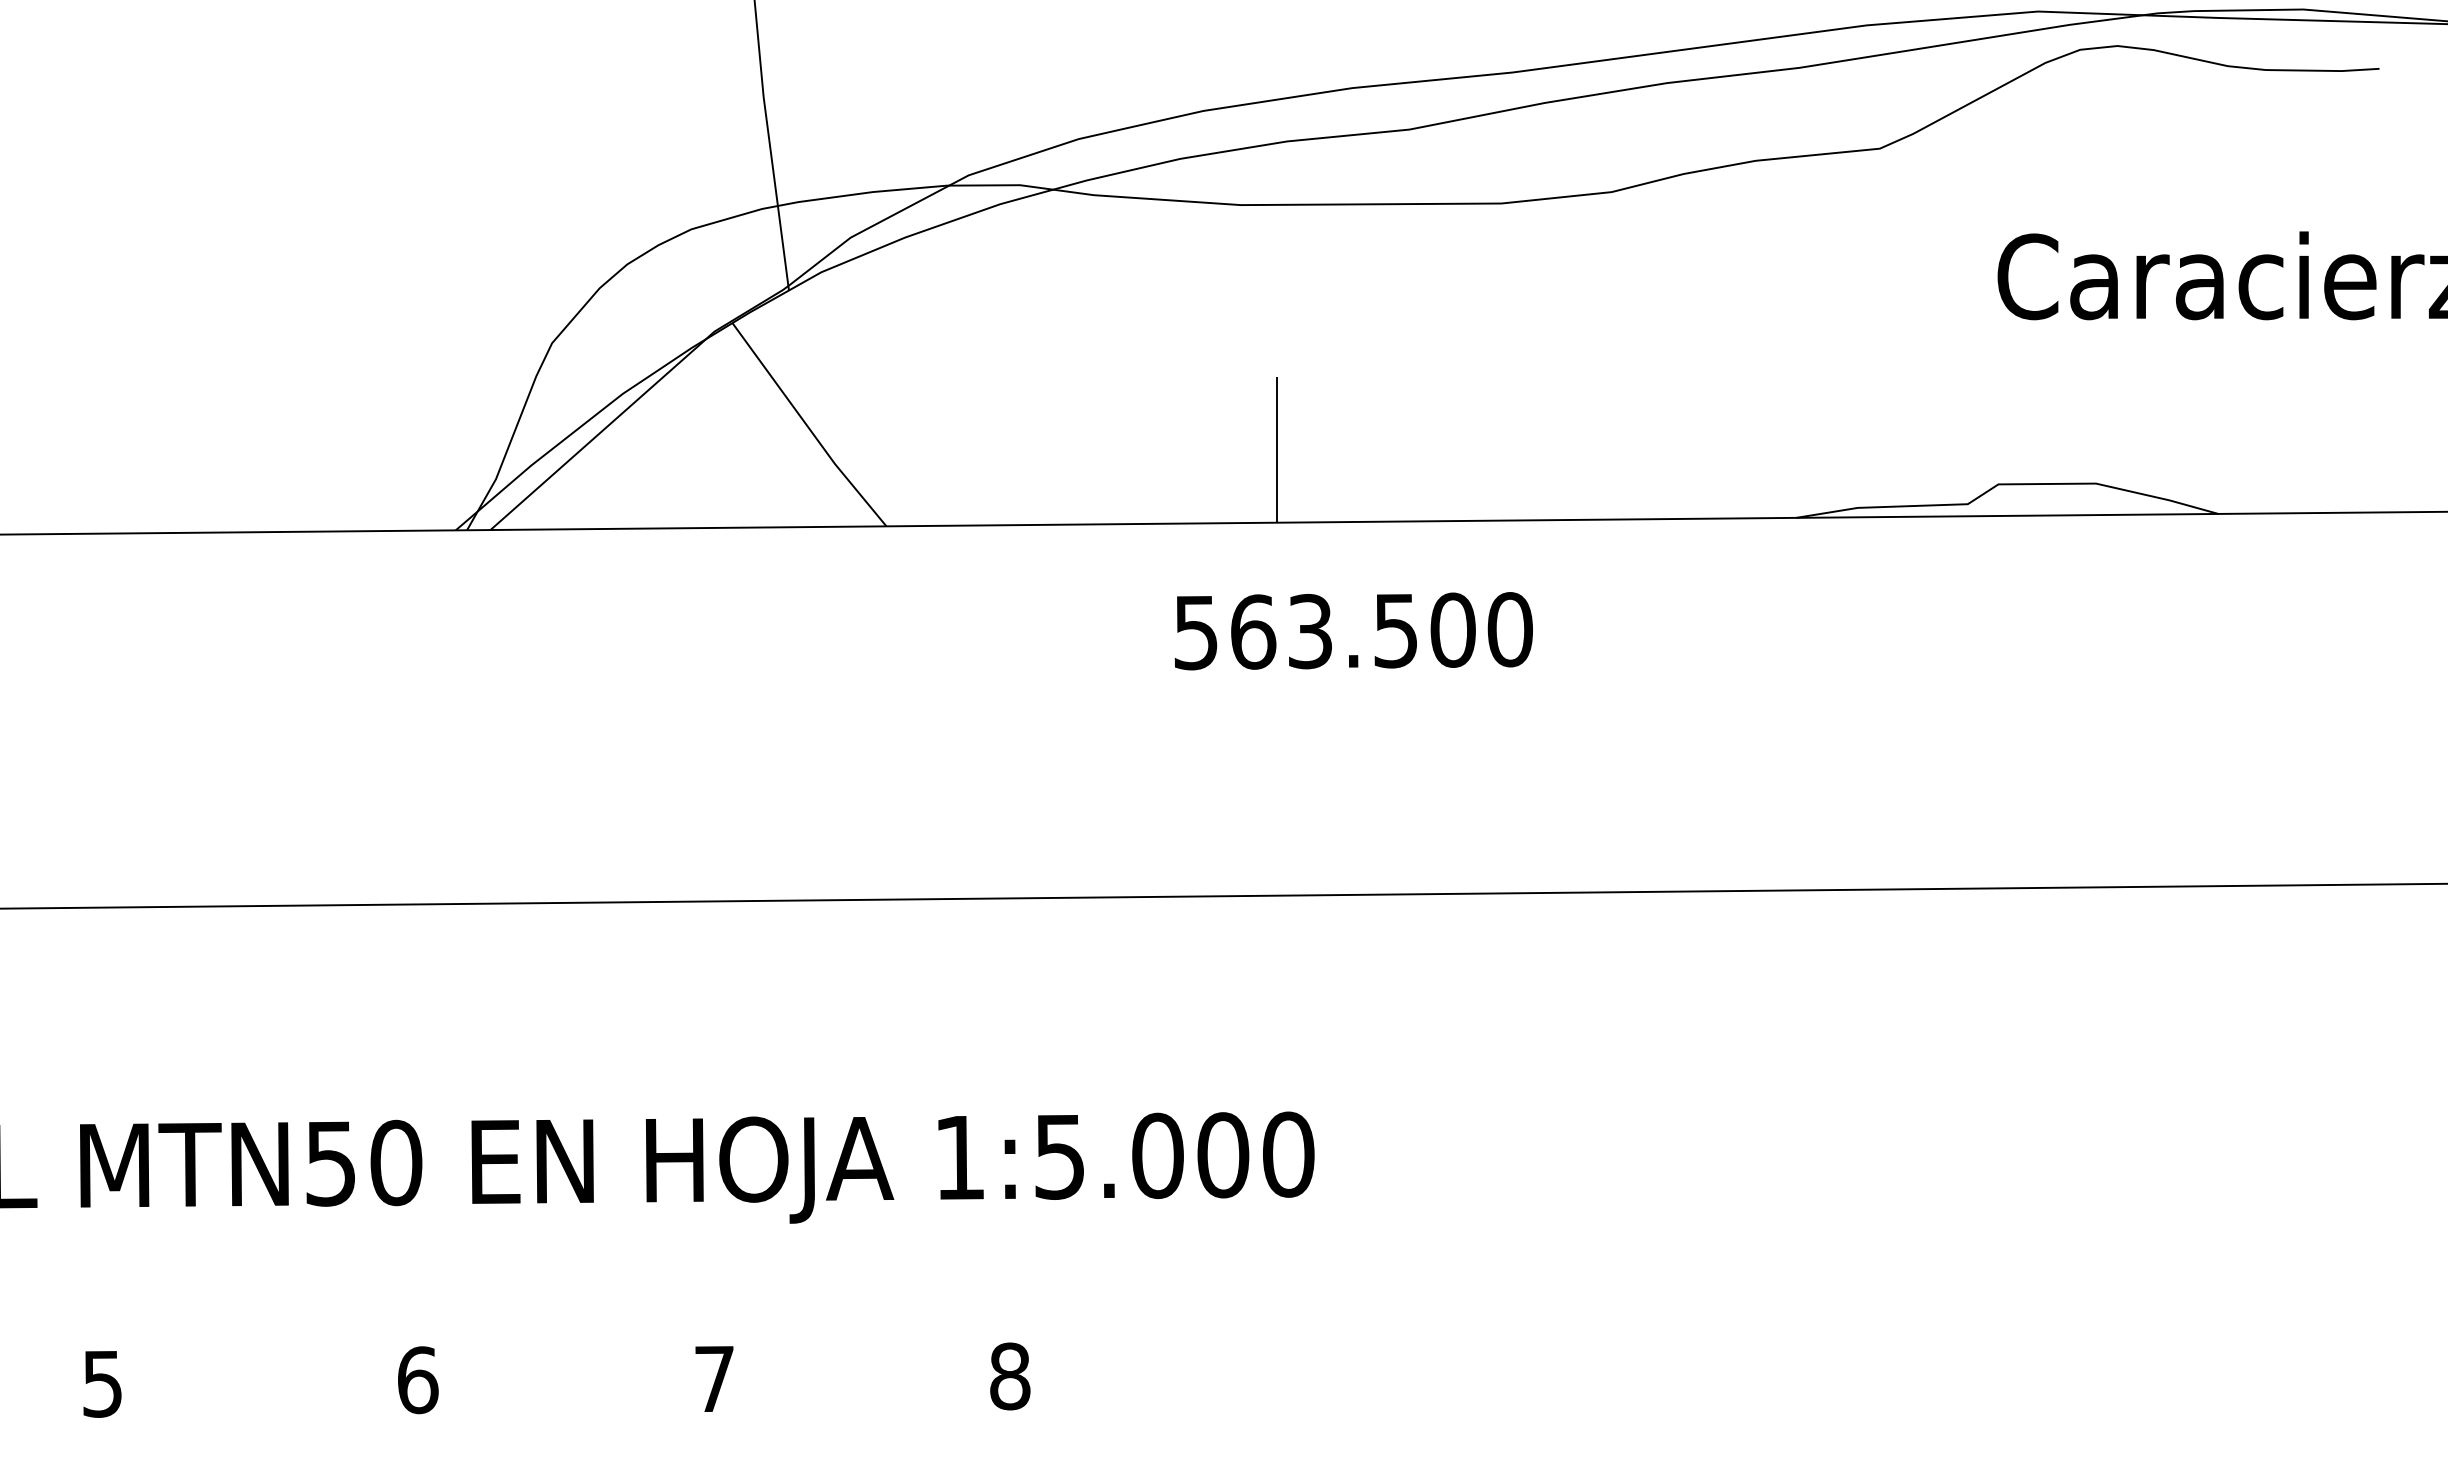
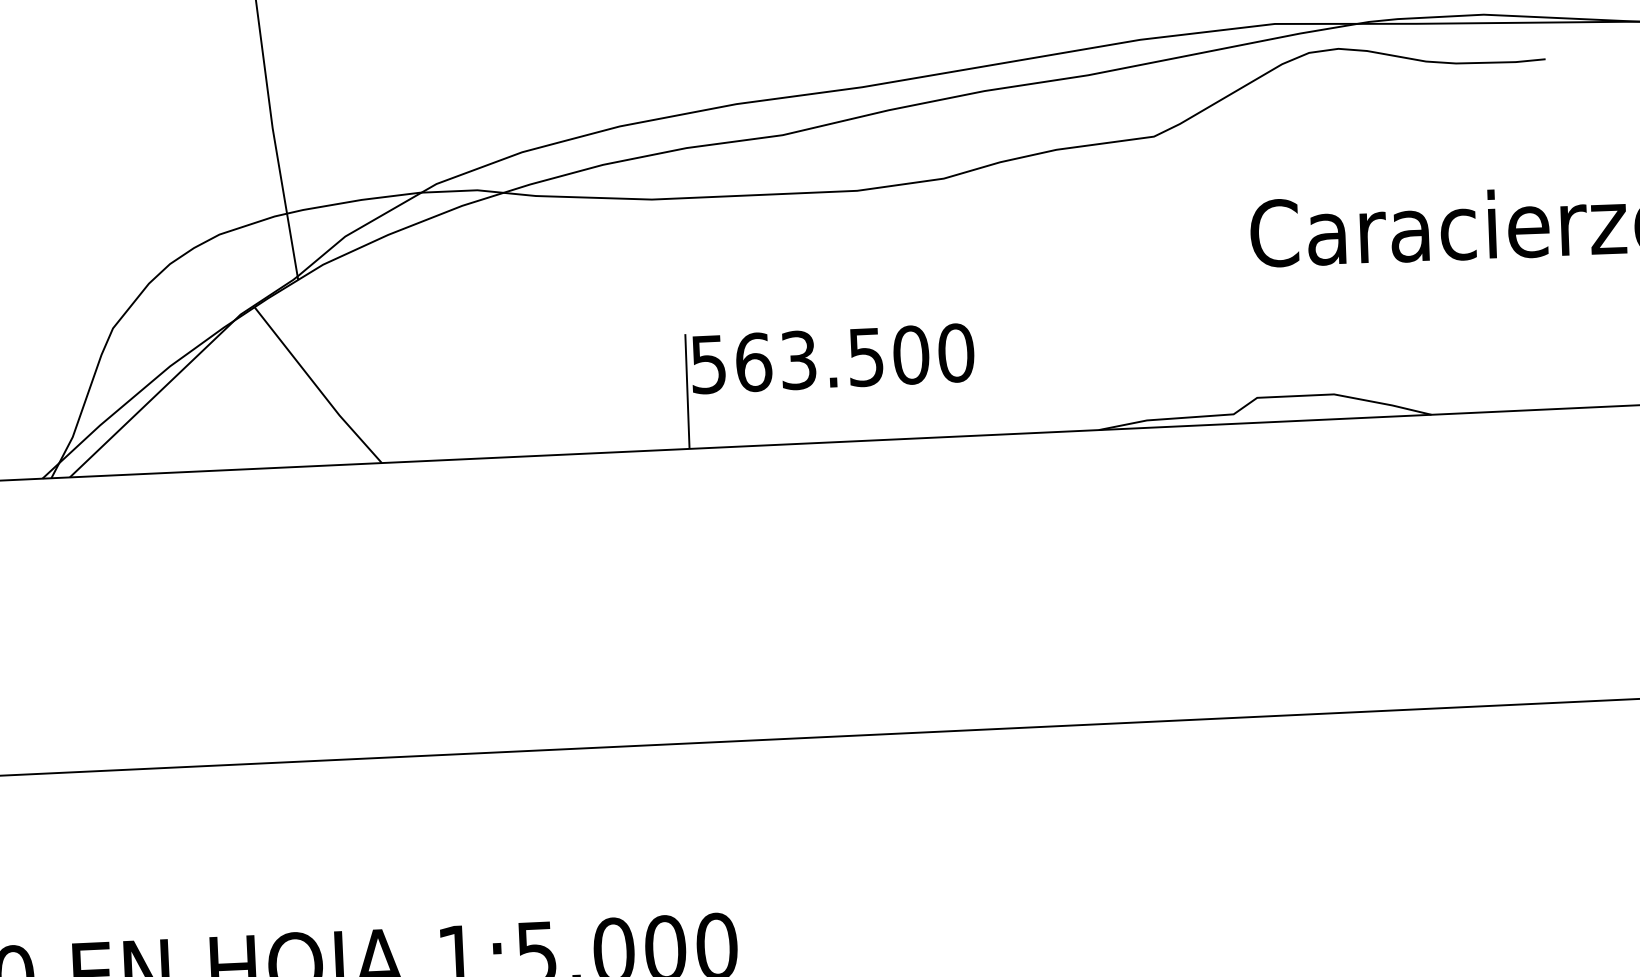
text: (1353, 631) -> (832, 359), moved

